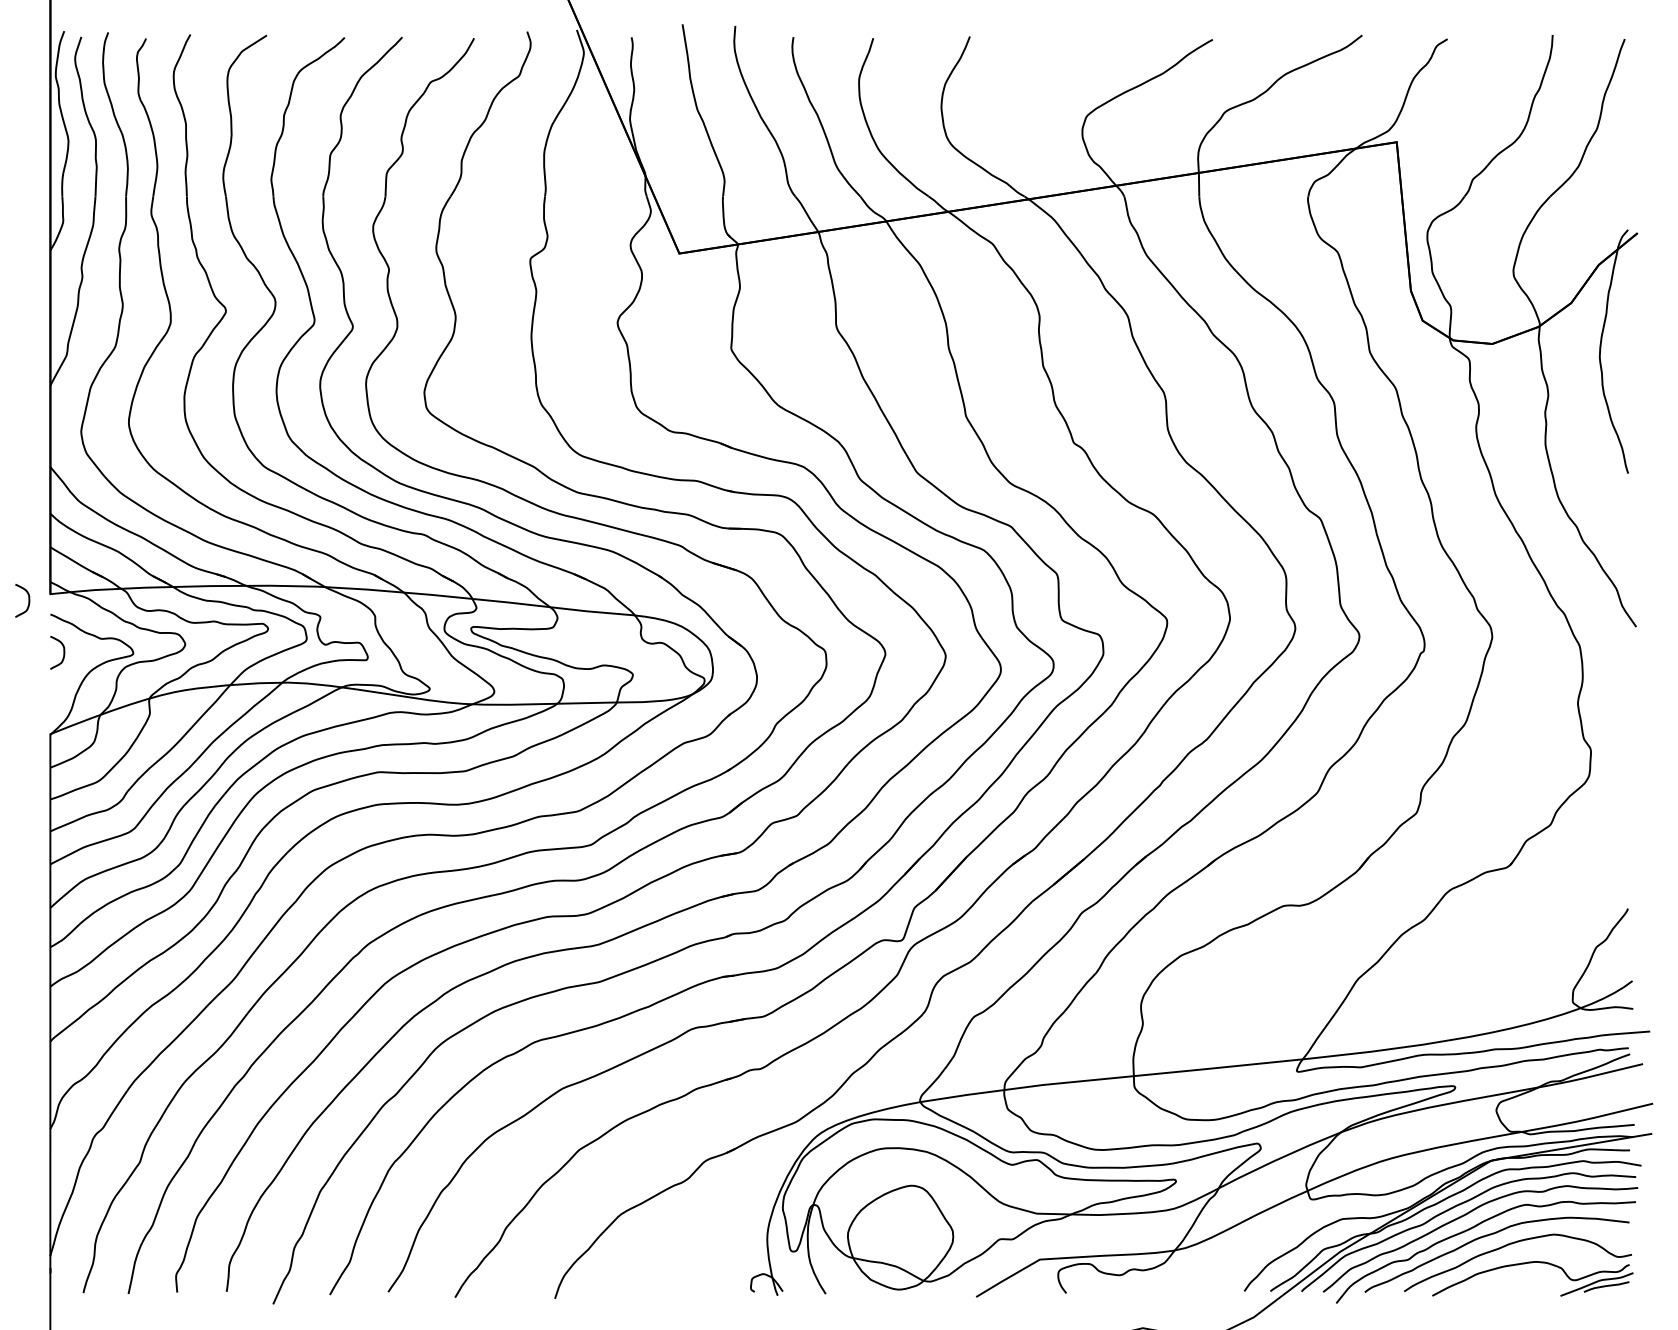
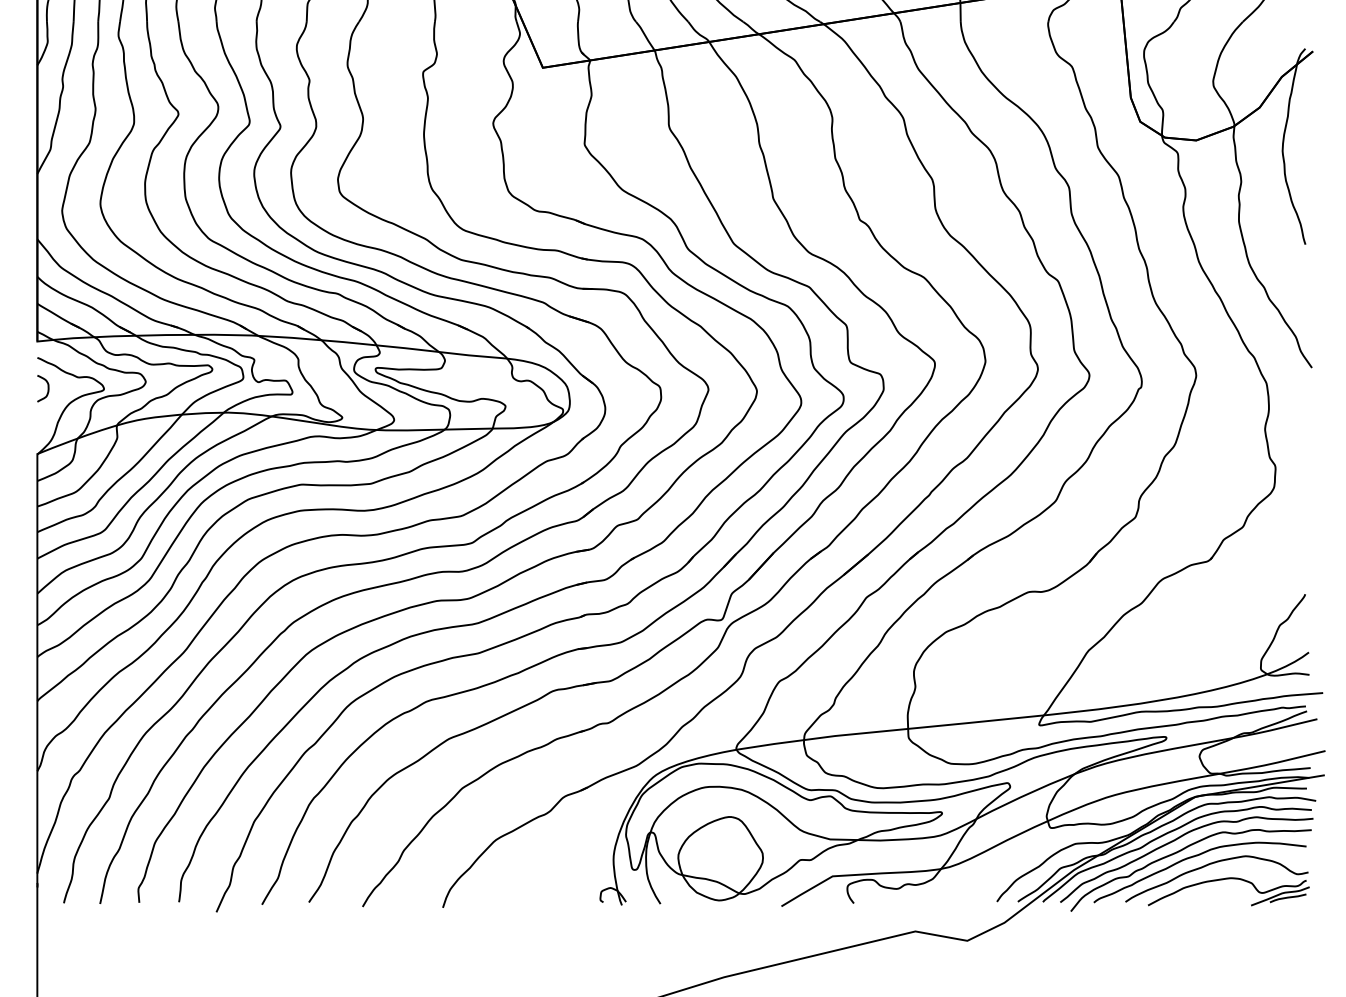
curve: (28, 600) -> (19, 346), removed

